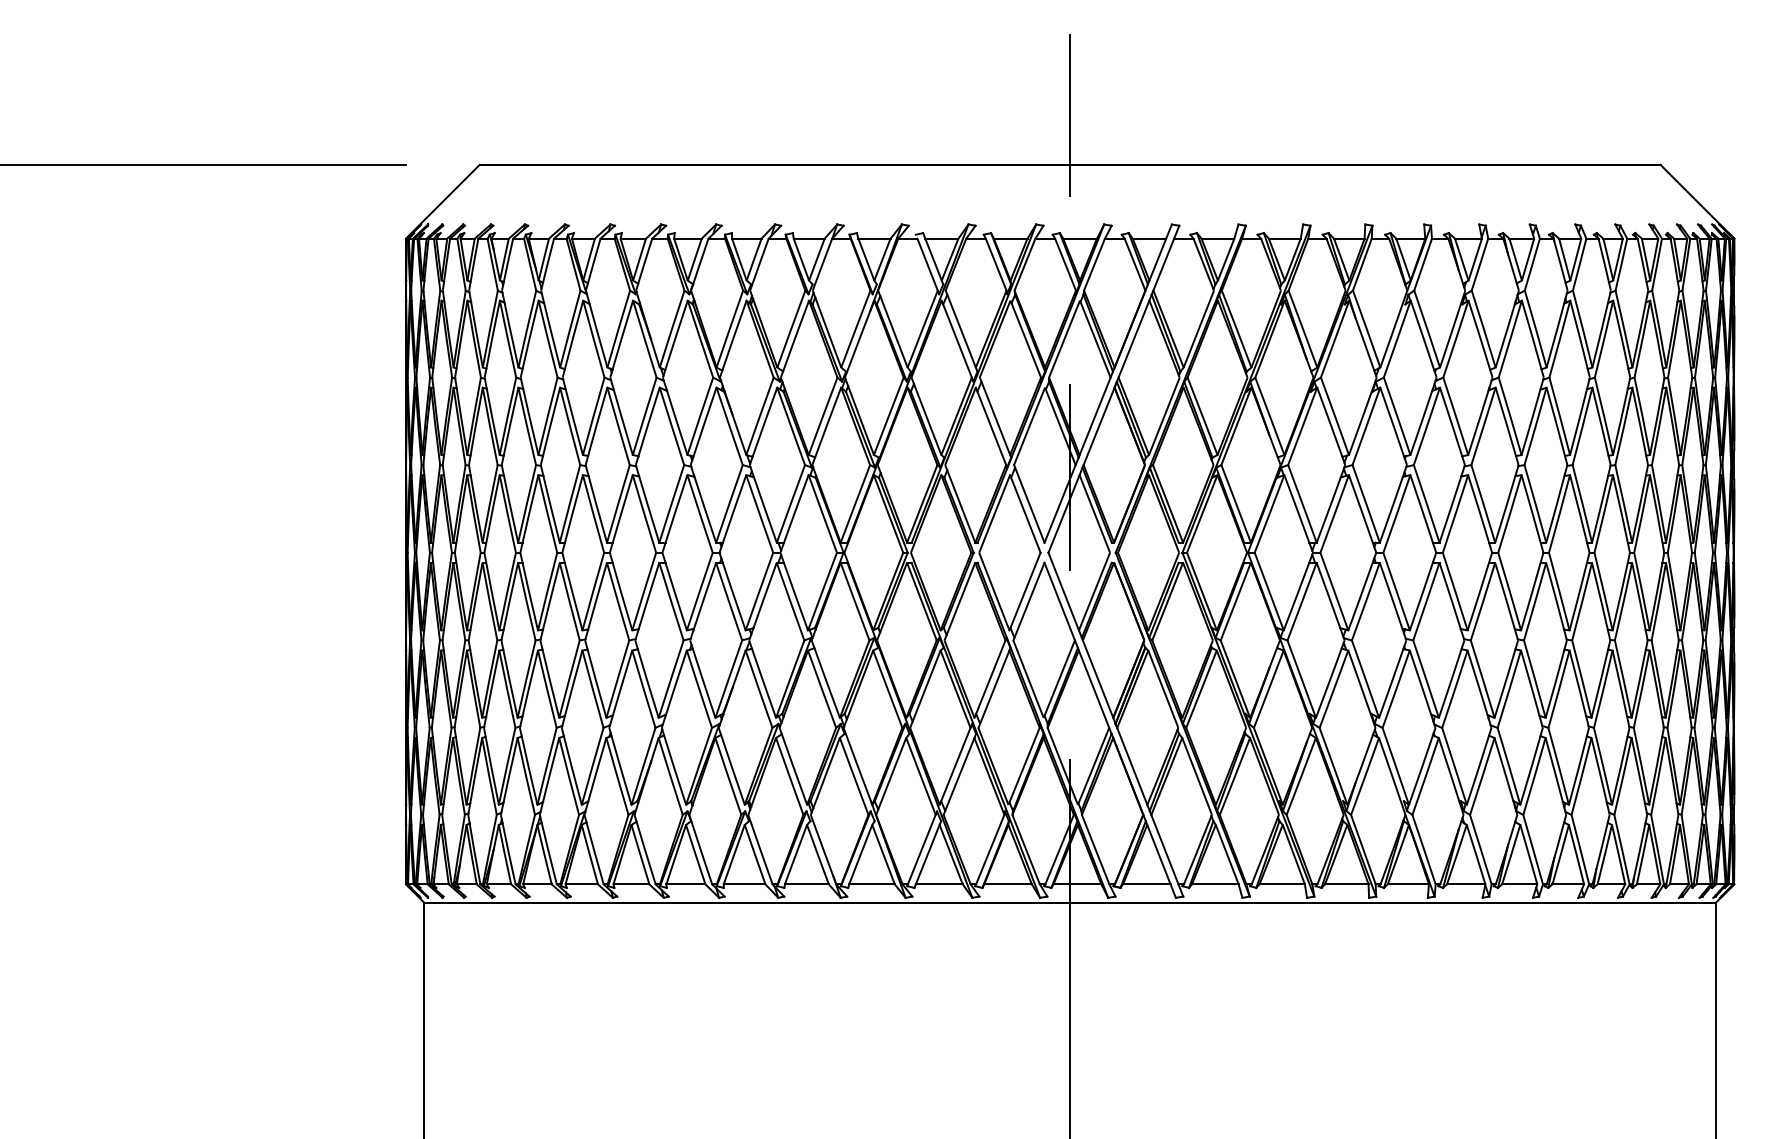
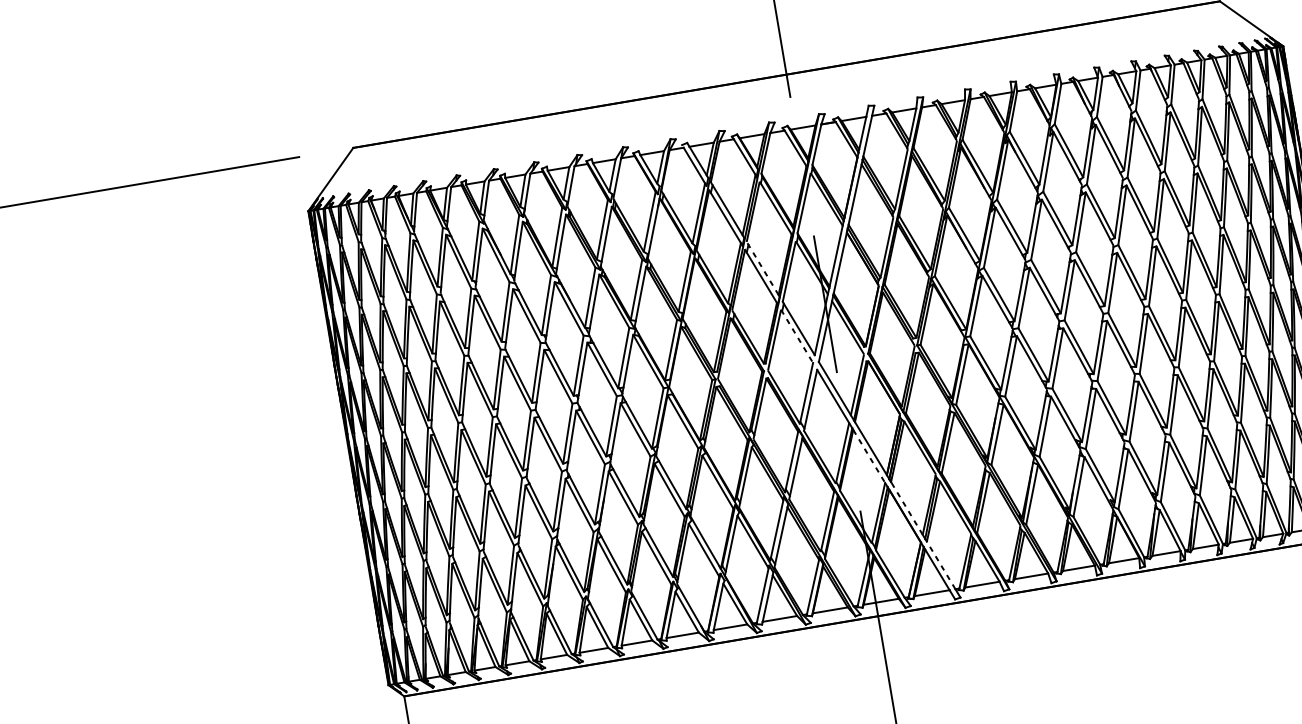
line: (995, 416) -> (763, 268), solid -> dashed
line: (1025, 513) -> (797, 336), solid -> dashed
line: (1094, 689) -> (869, 456), solid -> dashed
line: (1132, 765) -> (906, 507), solid -> dashed
line: (1164, 849) -> (940, 565), solid -> dashed

